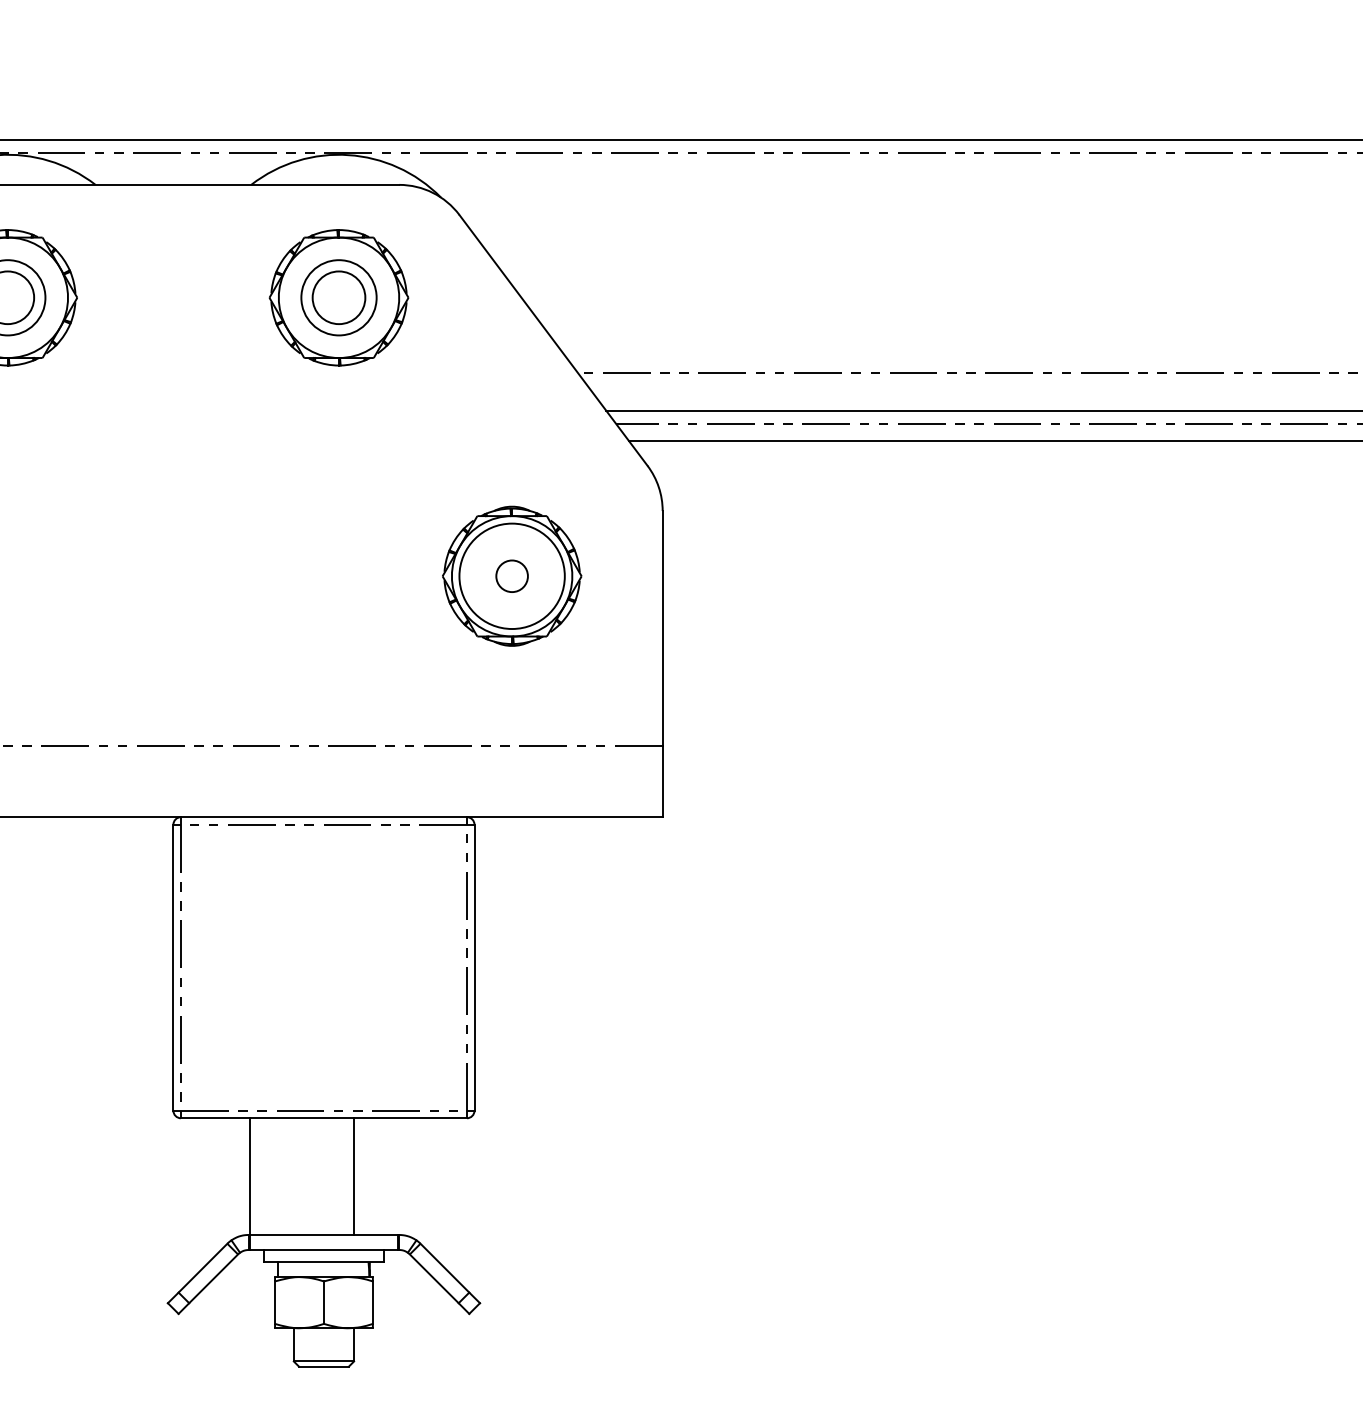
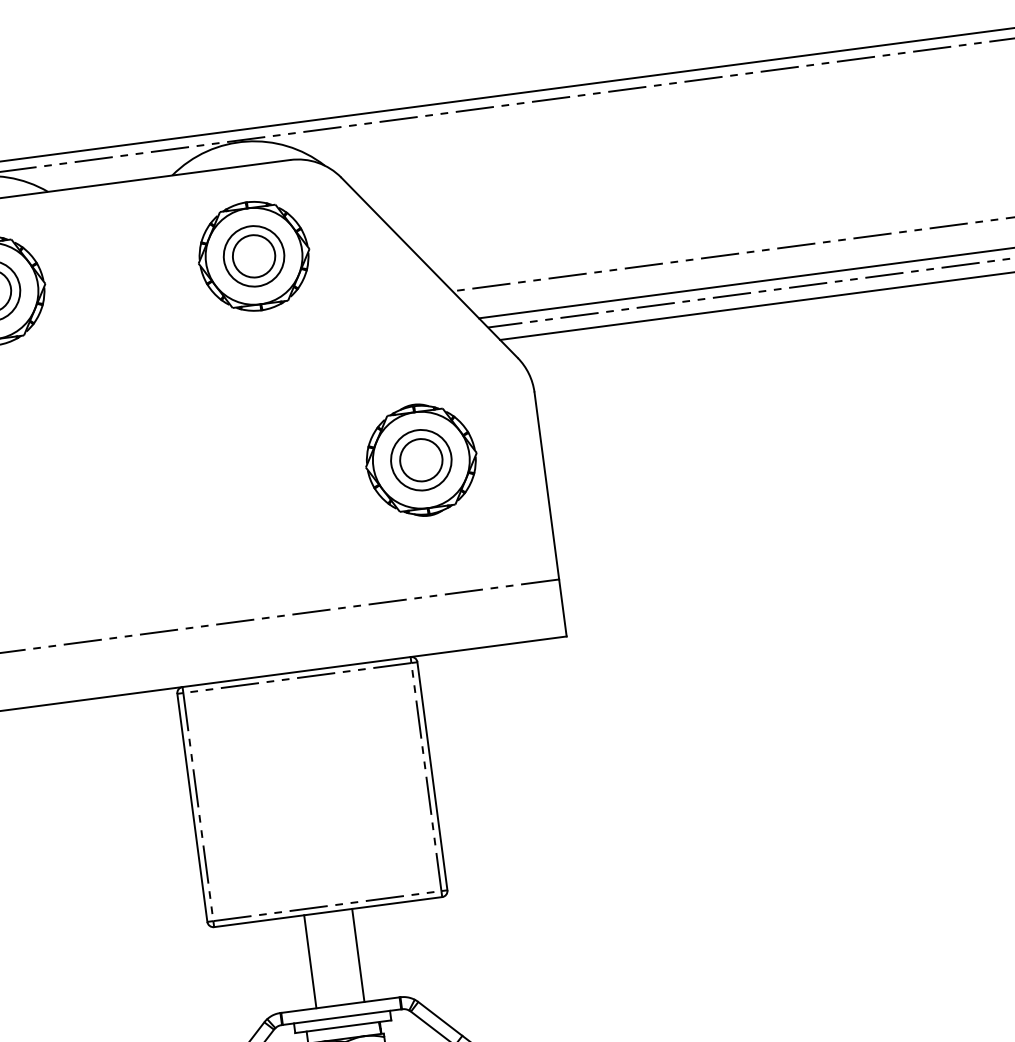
circle: (511, 575) -> (420, 459), size x0.71
circle: (511, 575) -> (420, 459), size x1.67
line: (249, 1176) -> (310, 961), moved

